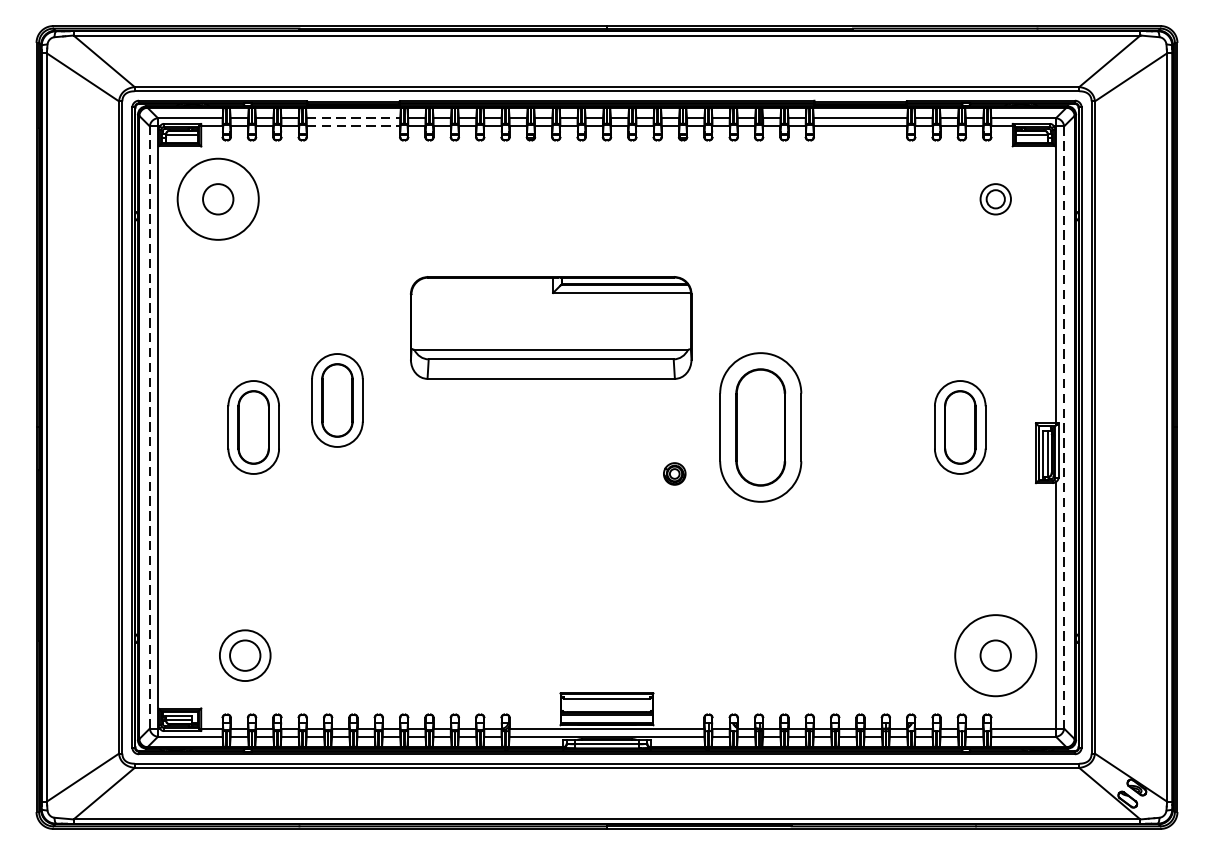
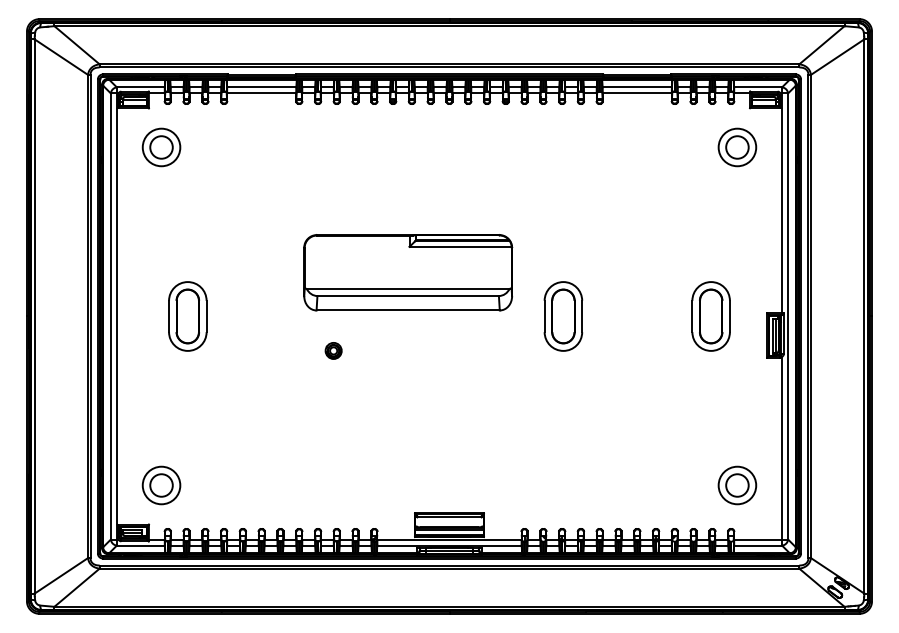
line: (353, 118) -> (261, 87), dashed -> solid
line: (353, 126) -> (261, 93), dashed -> solid
circle: (218, 199) -> (161, 147), size x0.62
part: (995, 199) -> (737, 147), size x1.67
part: (551, 327) -> (408, 272), moved
part: (336, 400) -> (249, 296), removed
line: (149, 427) -> (110, 316), dashed -> solid
part: (760, 427) -> (563, 316), size x0.62
line: (1064, 427) -> (788, 316), dashed -> solid
part: (674, 473) -> (333, 350), moved
part: (245, 655) -> (161, 485), moved
circle: (995, 655) -> (737, 485), size x0.62

